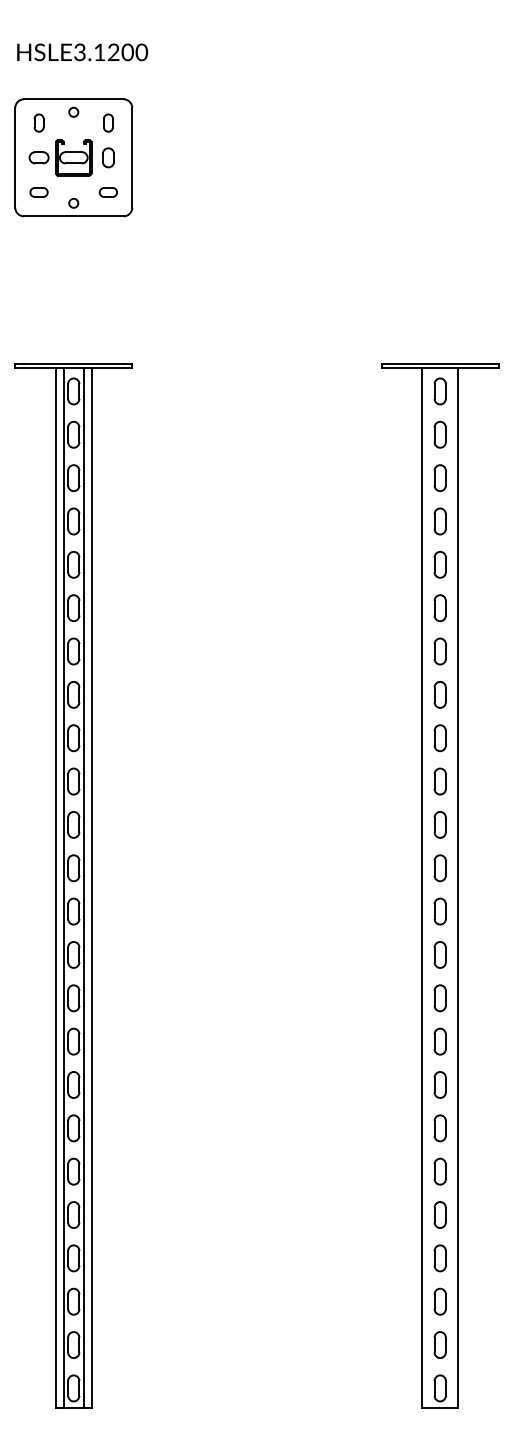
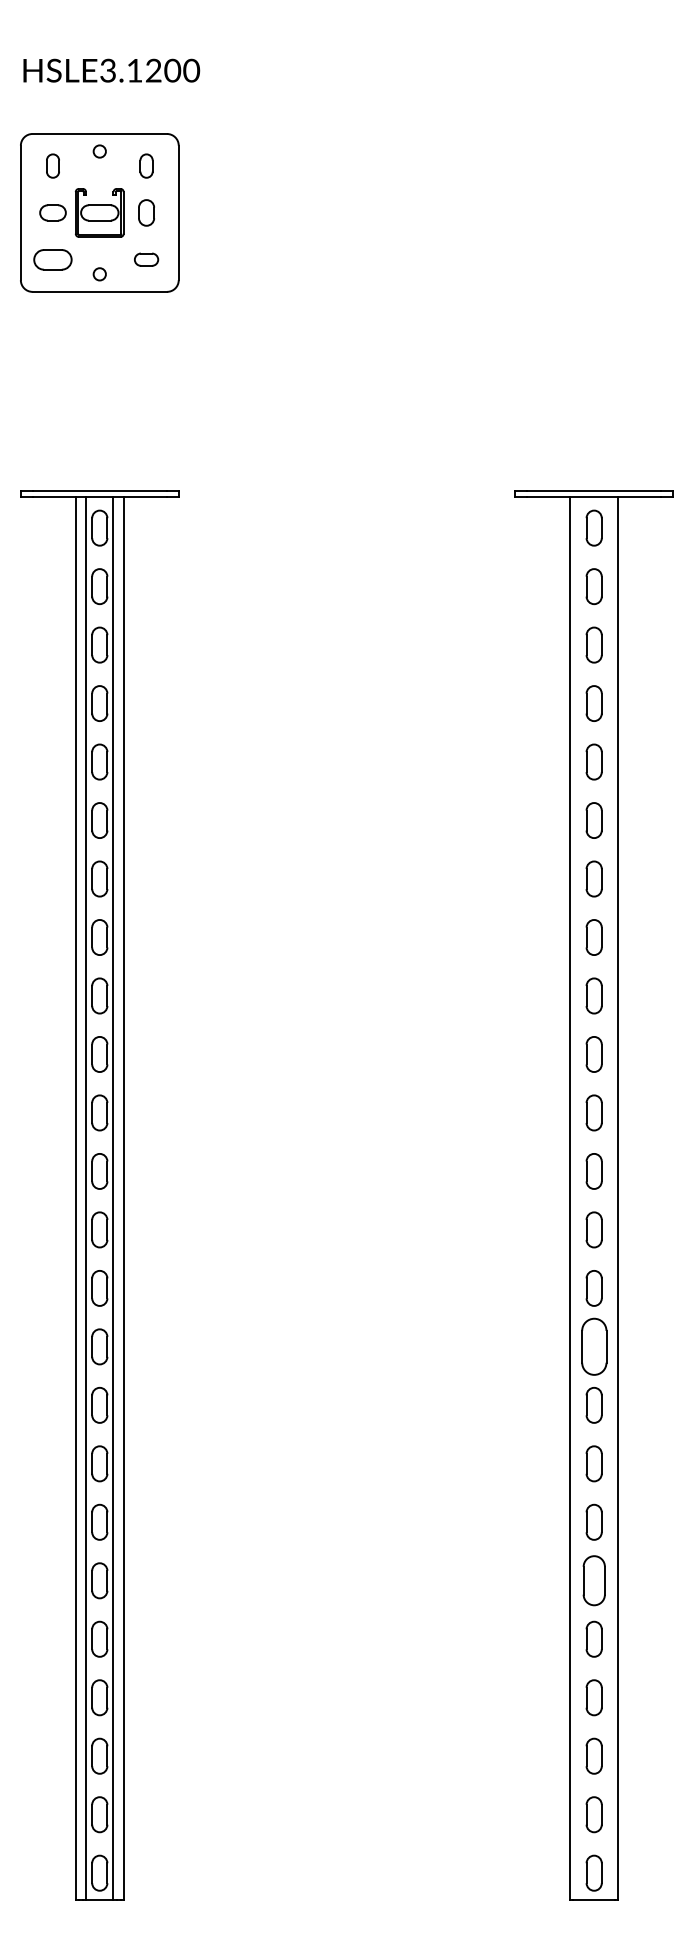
part: (38, 192) -> (52, 259), size x1.6
part: (439, 998) -> (593, 1346), size x1.6
part: (439, 1171) -> (593, 1580), size x1.4

